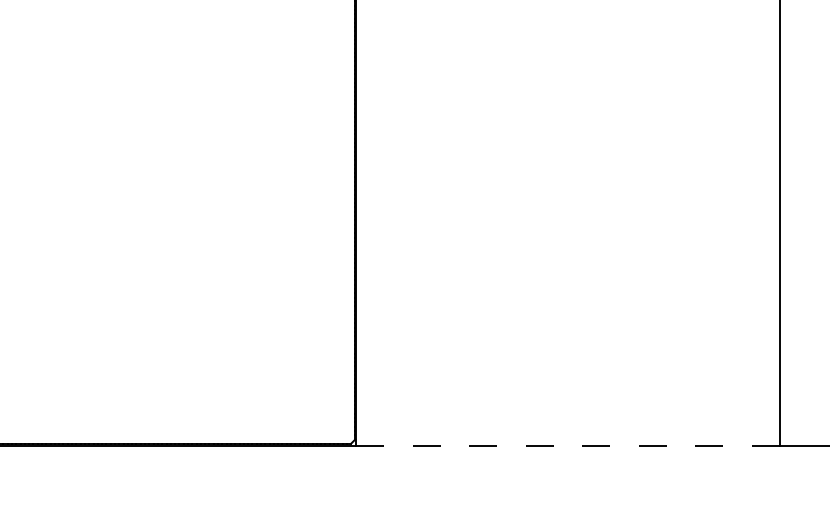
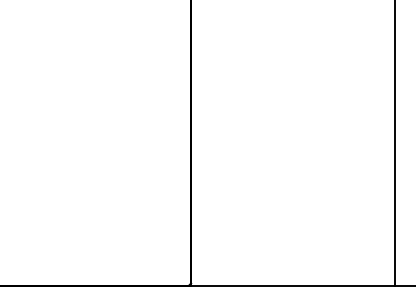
line: (568, 445) -> (293, 286), dashed -> solid

